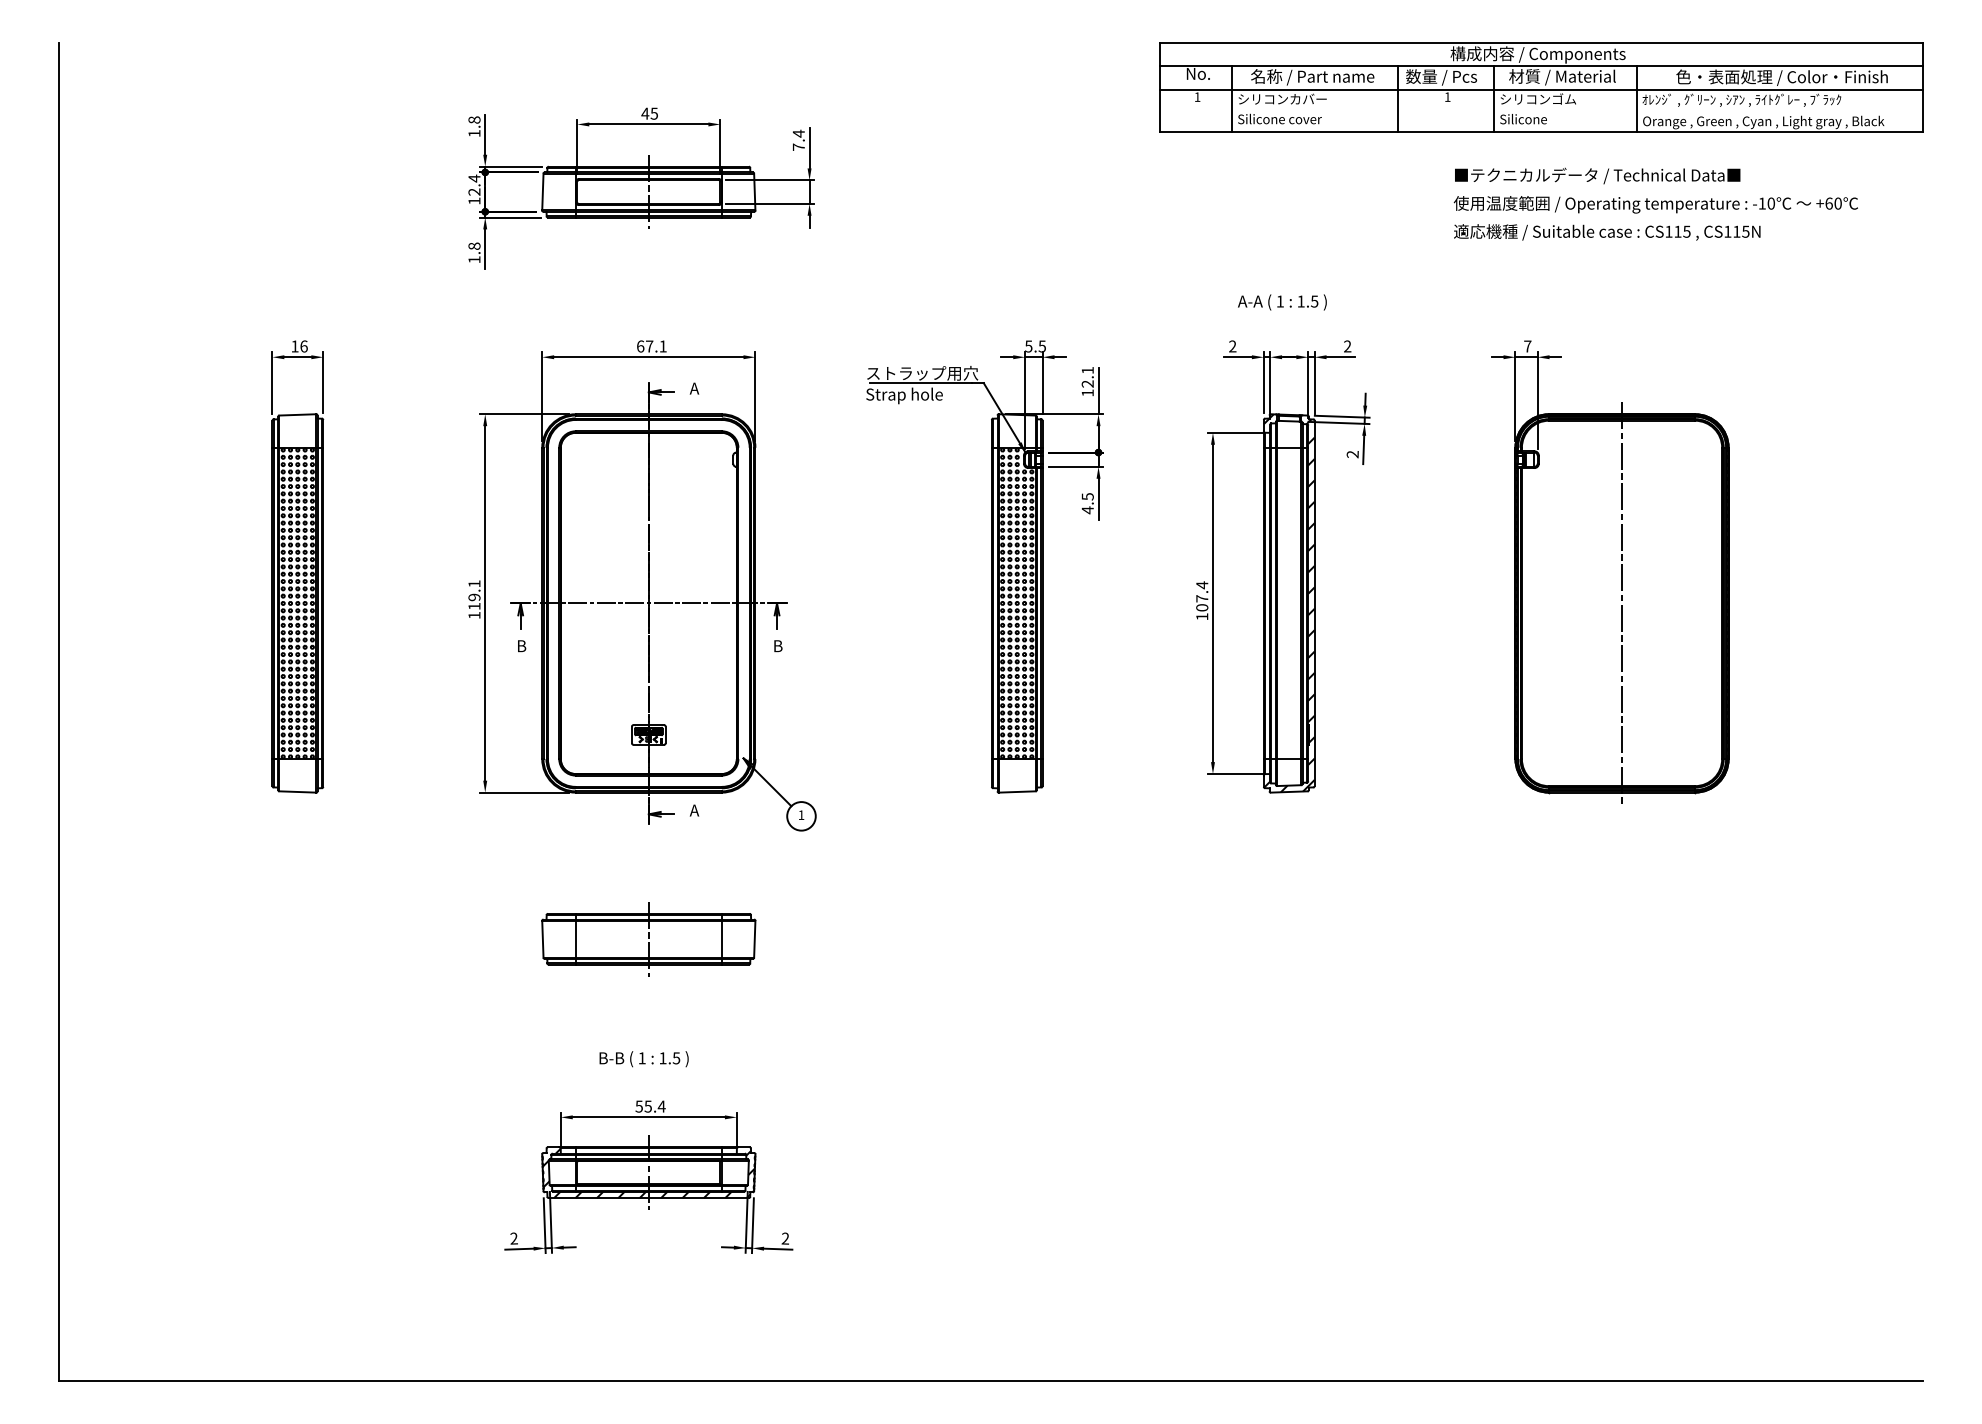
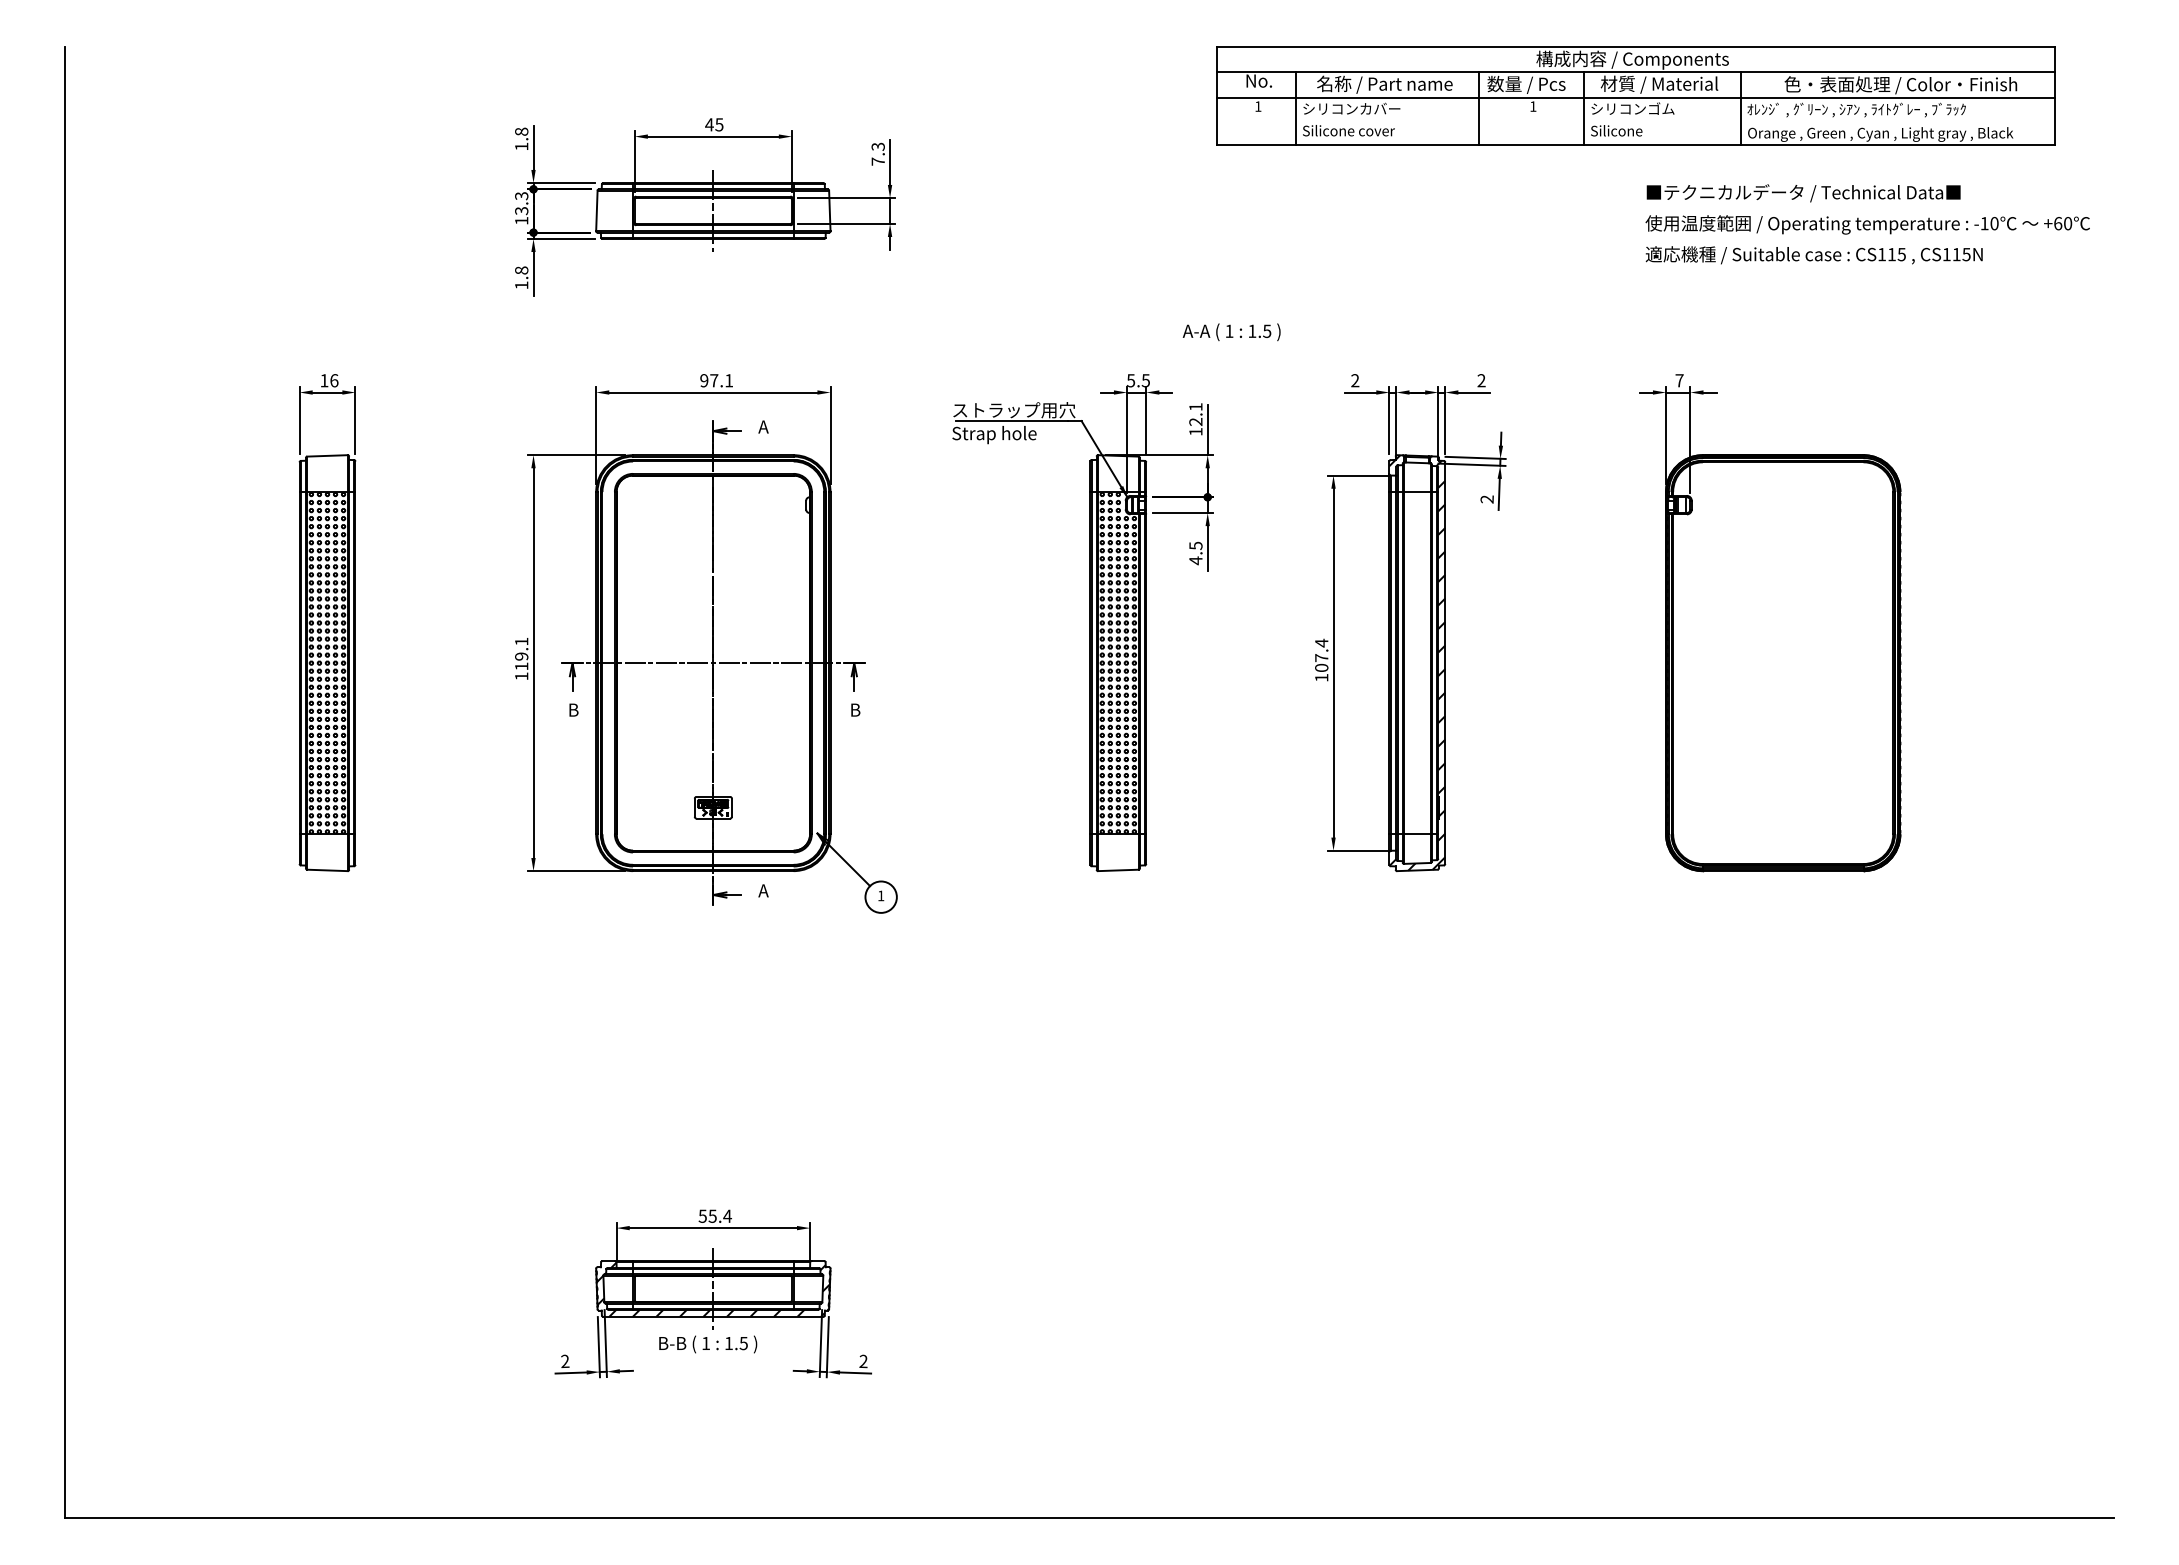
part: (1541, 87) -> (1636, 95), moved
text: (798, 133) -> (877, 146), 7.4 -> 7.3
text: (474, 184) -> (521, 202), 12.4 -> 13.3
text: (1655, 203) -> (1867, 223), moved
text: (1282, 302) -> (1231, 332), moved
text: (640, 346) -> (704, 380), 67.1 -> 97.1
line: (1622, 603) -> (1783, 663), removed
part: (648, 939) -> (712, 1032), removed
text: (643, 1059) -> (707, 1344), moved

